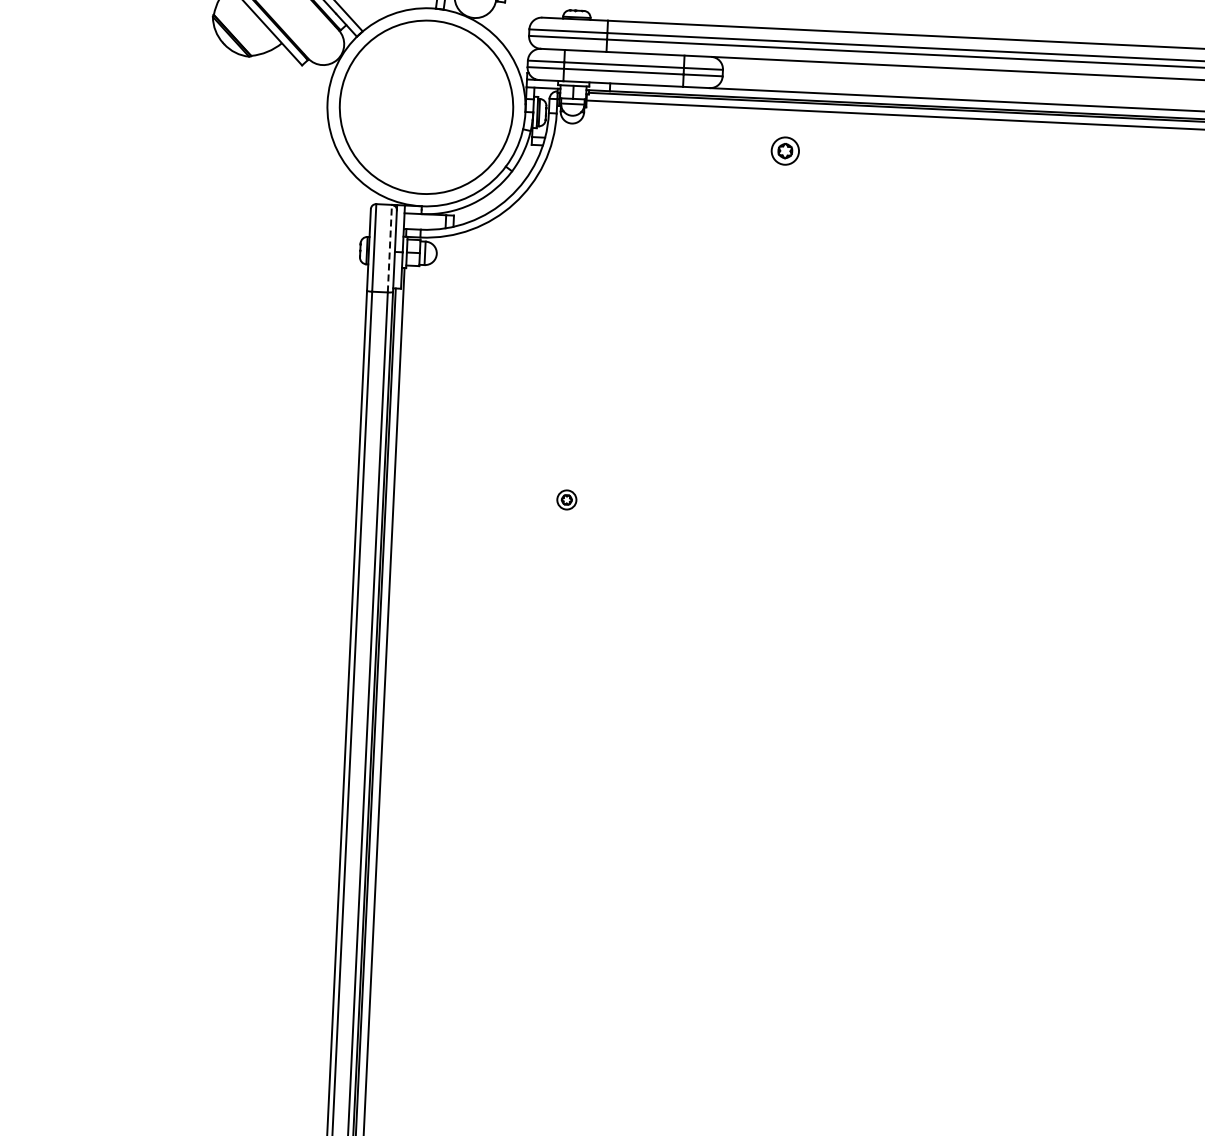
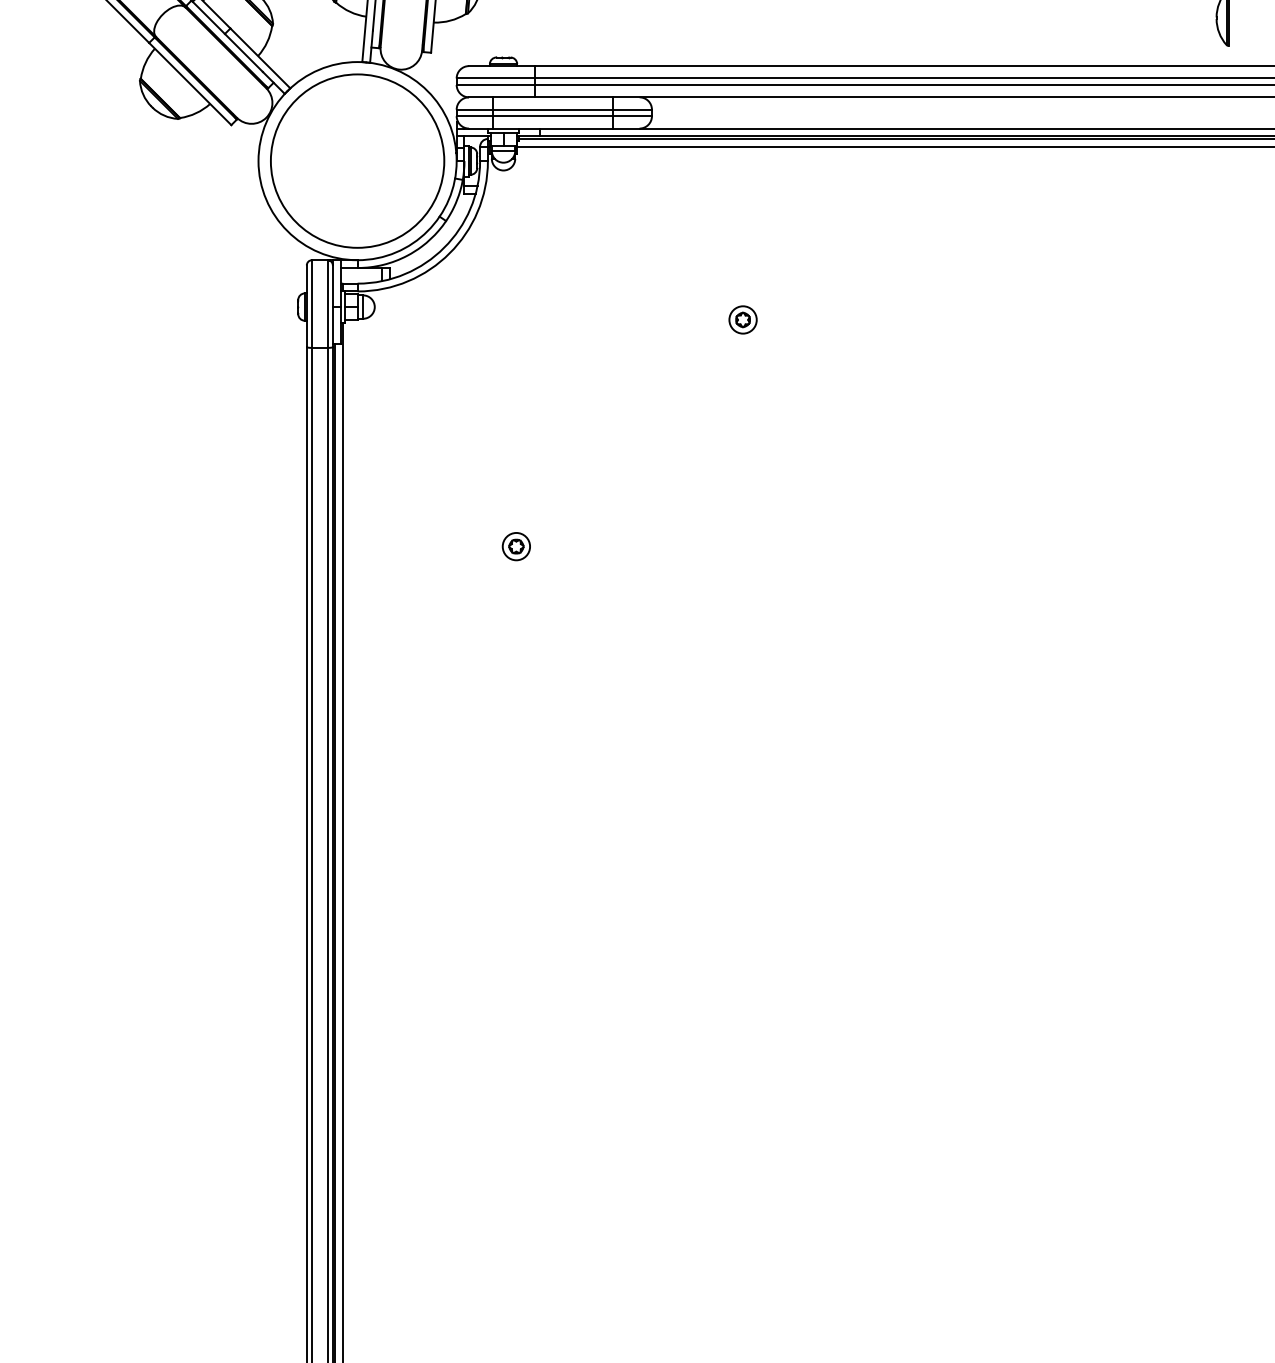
part: (784, 150) -> (742, 319), moved
line: (389, 249) -> (327, 304), dashed -> solid
part: (566, 499) -> (515, 546), size x1.43

